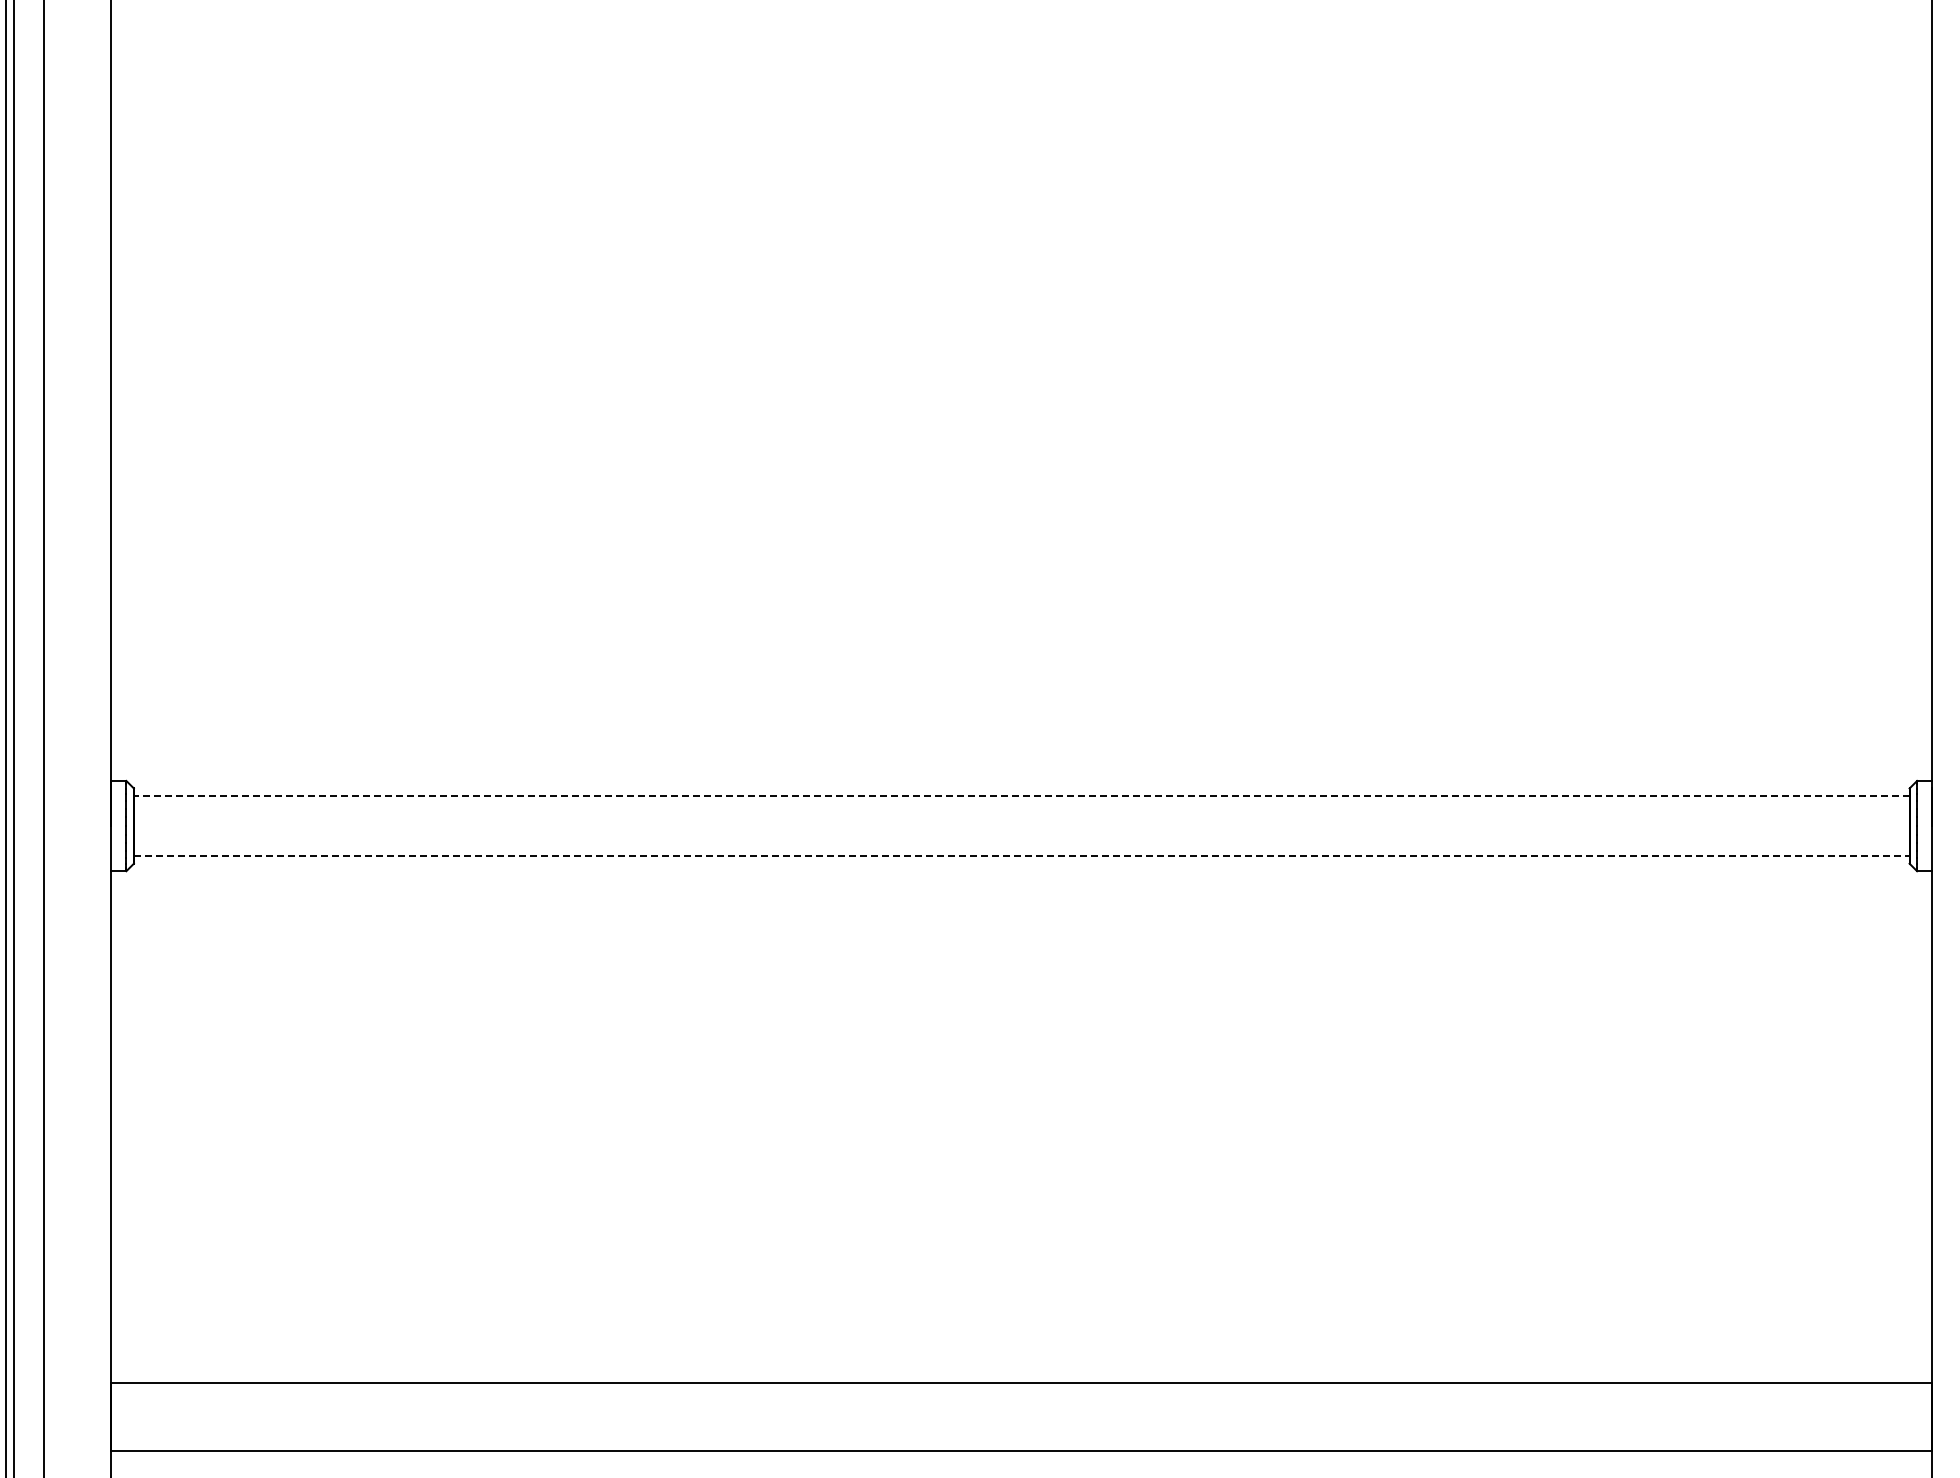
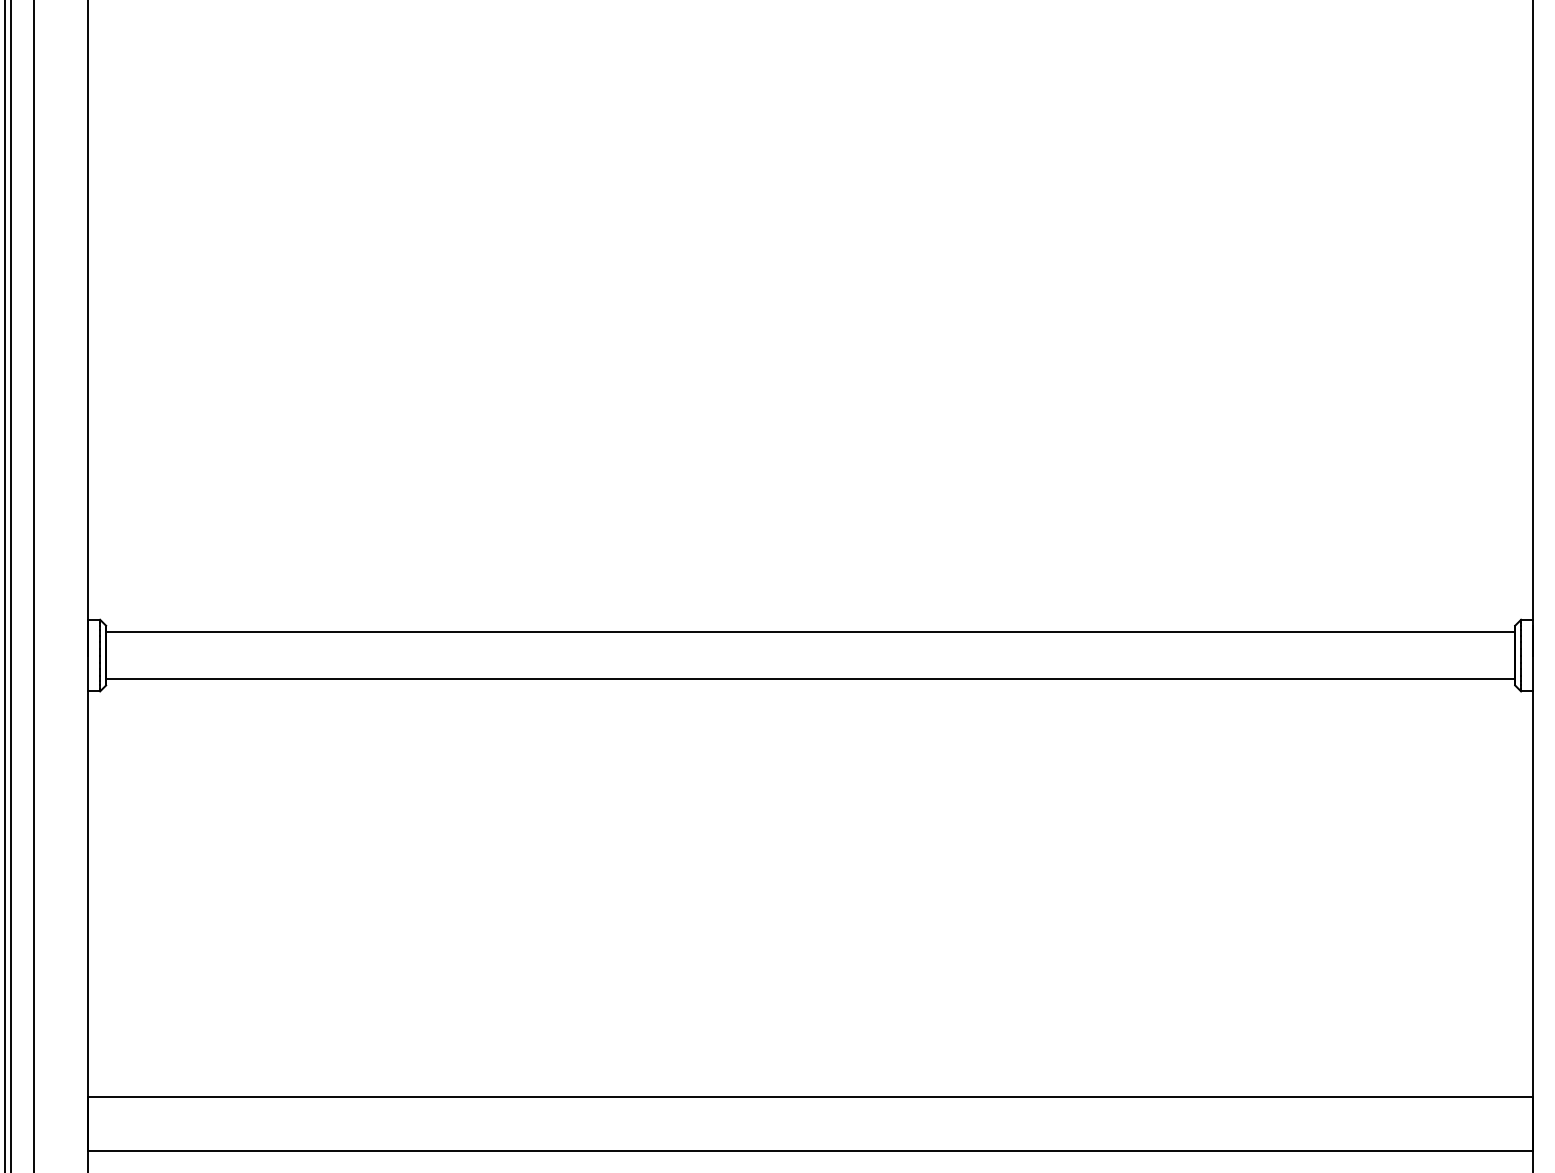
line: (1021, 795) -> (810, 631), dashed -> solid
line: (1021, 856) -> (810, 679), dashed -> solid

